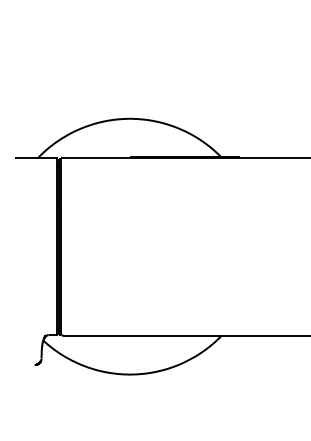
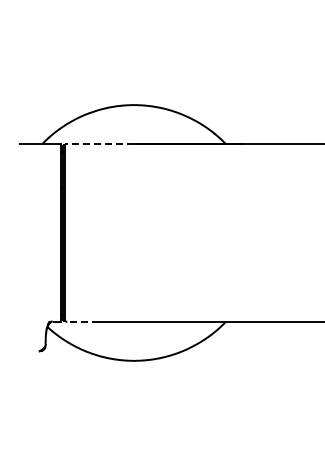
line: (95, 158) -> (99, 144), solid -> dashed
line: (79, 335) -> (83, 321), solid -> dashed

